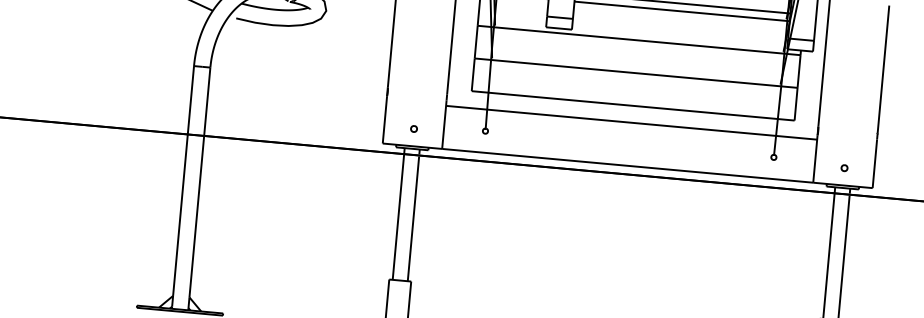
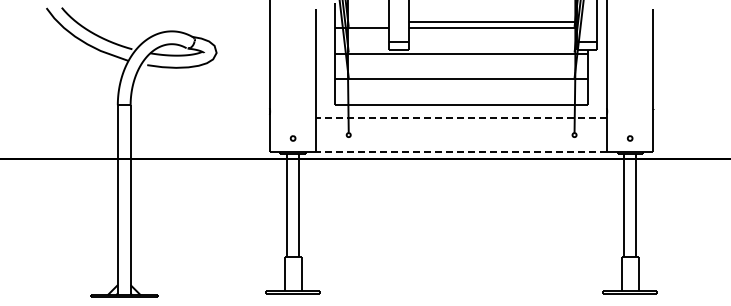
line: (631, 123) -> (461, 118), solid -> dashed
line: (627, 165) -> (461, 151), solid -> dashed

